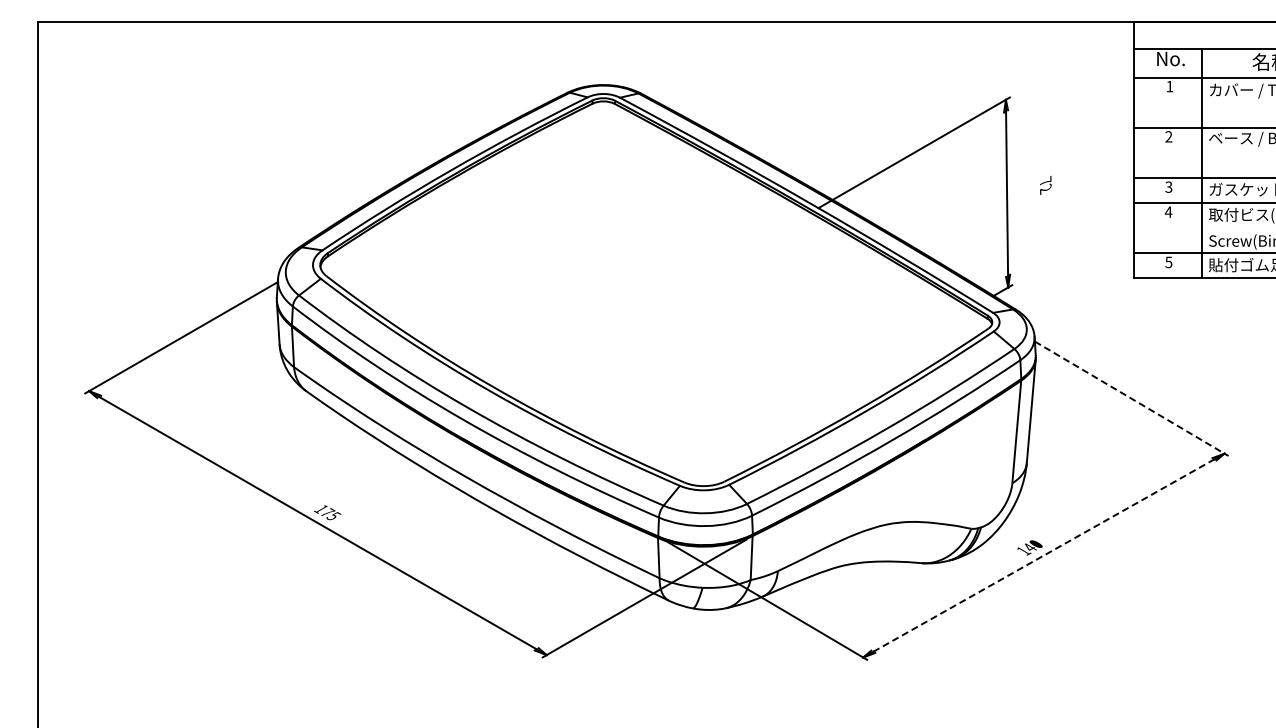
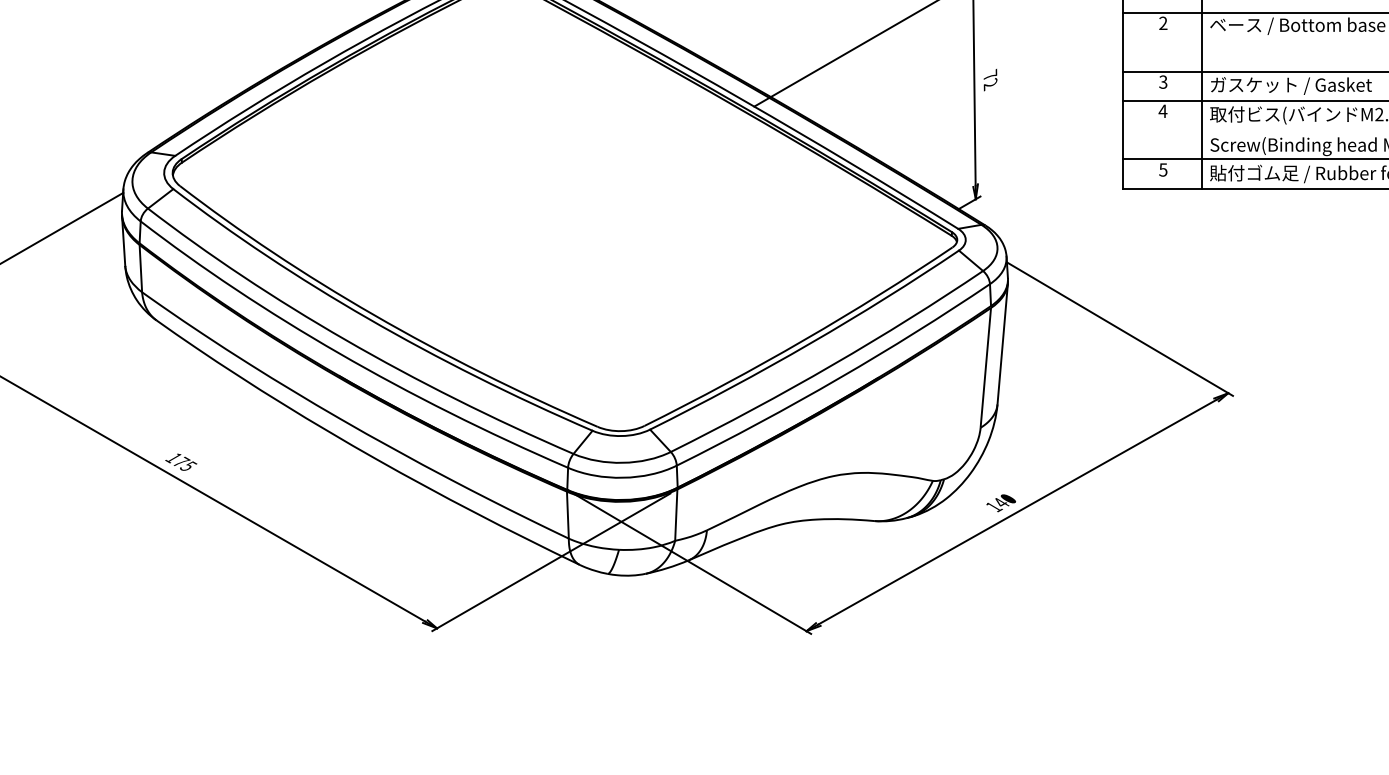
text: (1045, 184) -> (990, 79), moved
line: (1132, 399) -> (1120, 329), dashed -> solid
line: (1043, 555) -> (1016, 512), dashed -> solid

